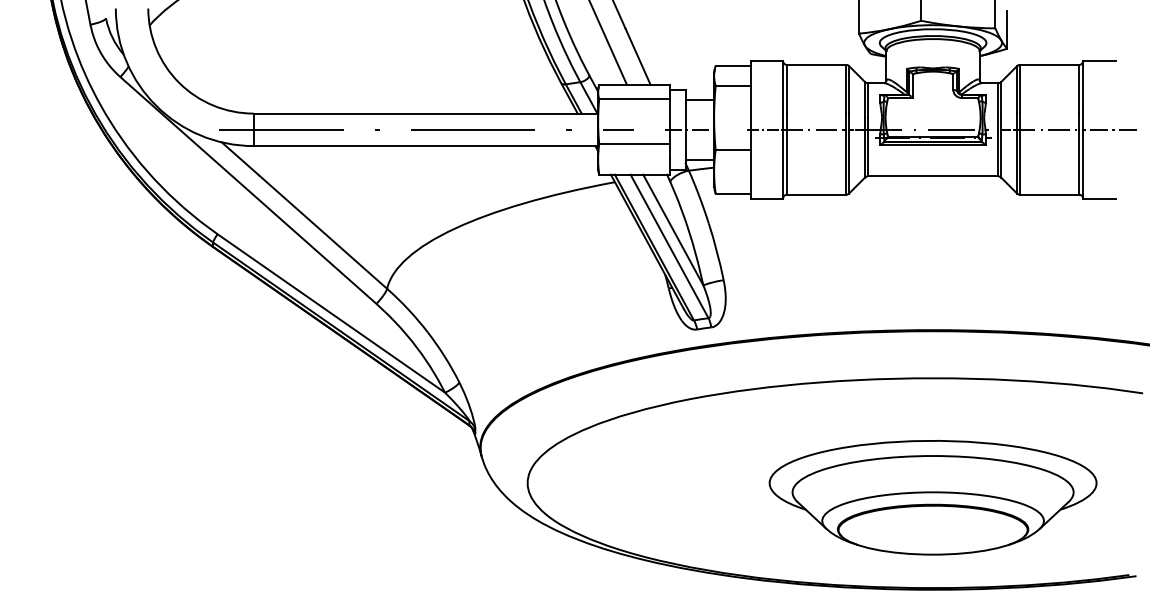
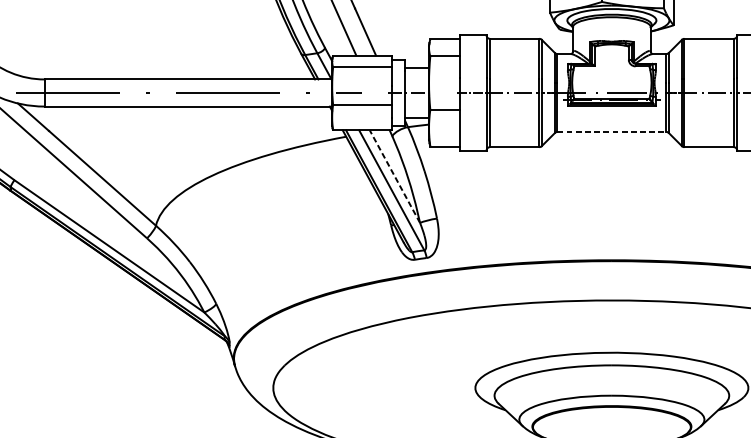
line: (933, 176) -> (612, 131), solid -> dashed
line: (673, 229) -> (395, 176), solid -> dashed

